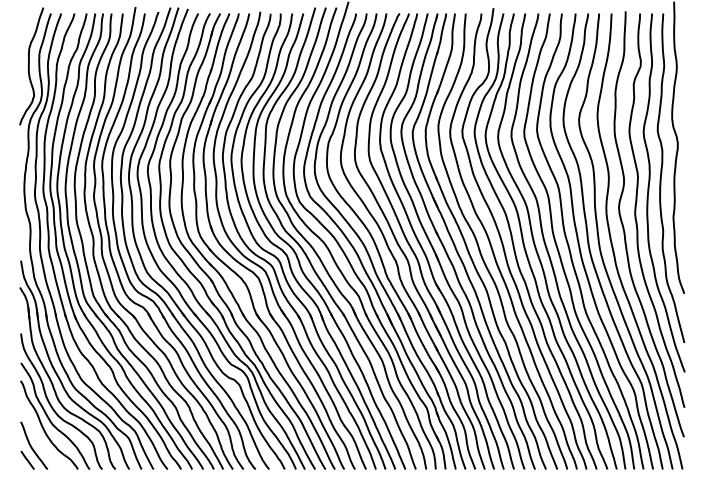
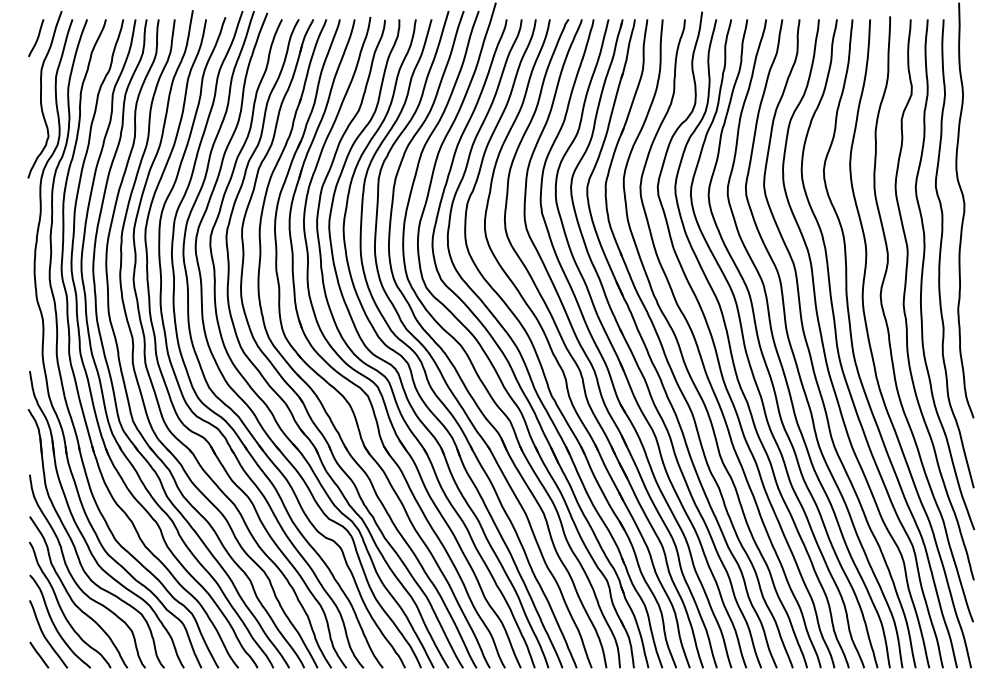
curve: (25, 26) -> (36, 38), added
curve: (38, 438) -> (54, 623), added

